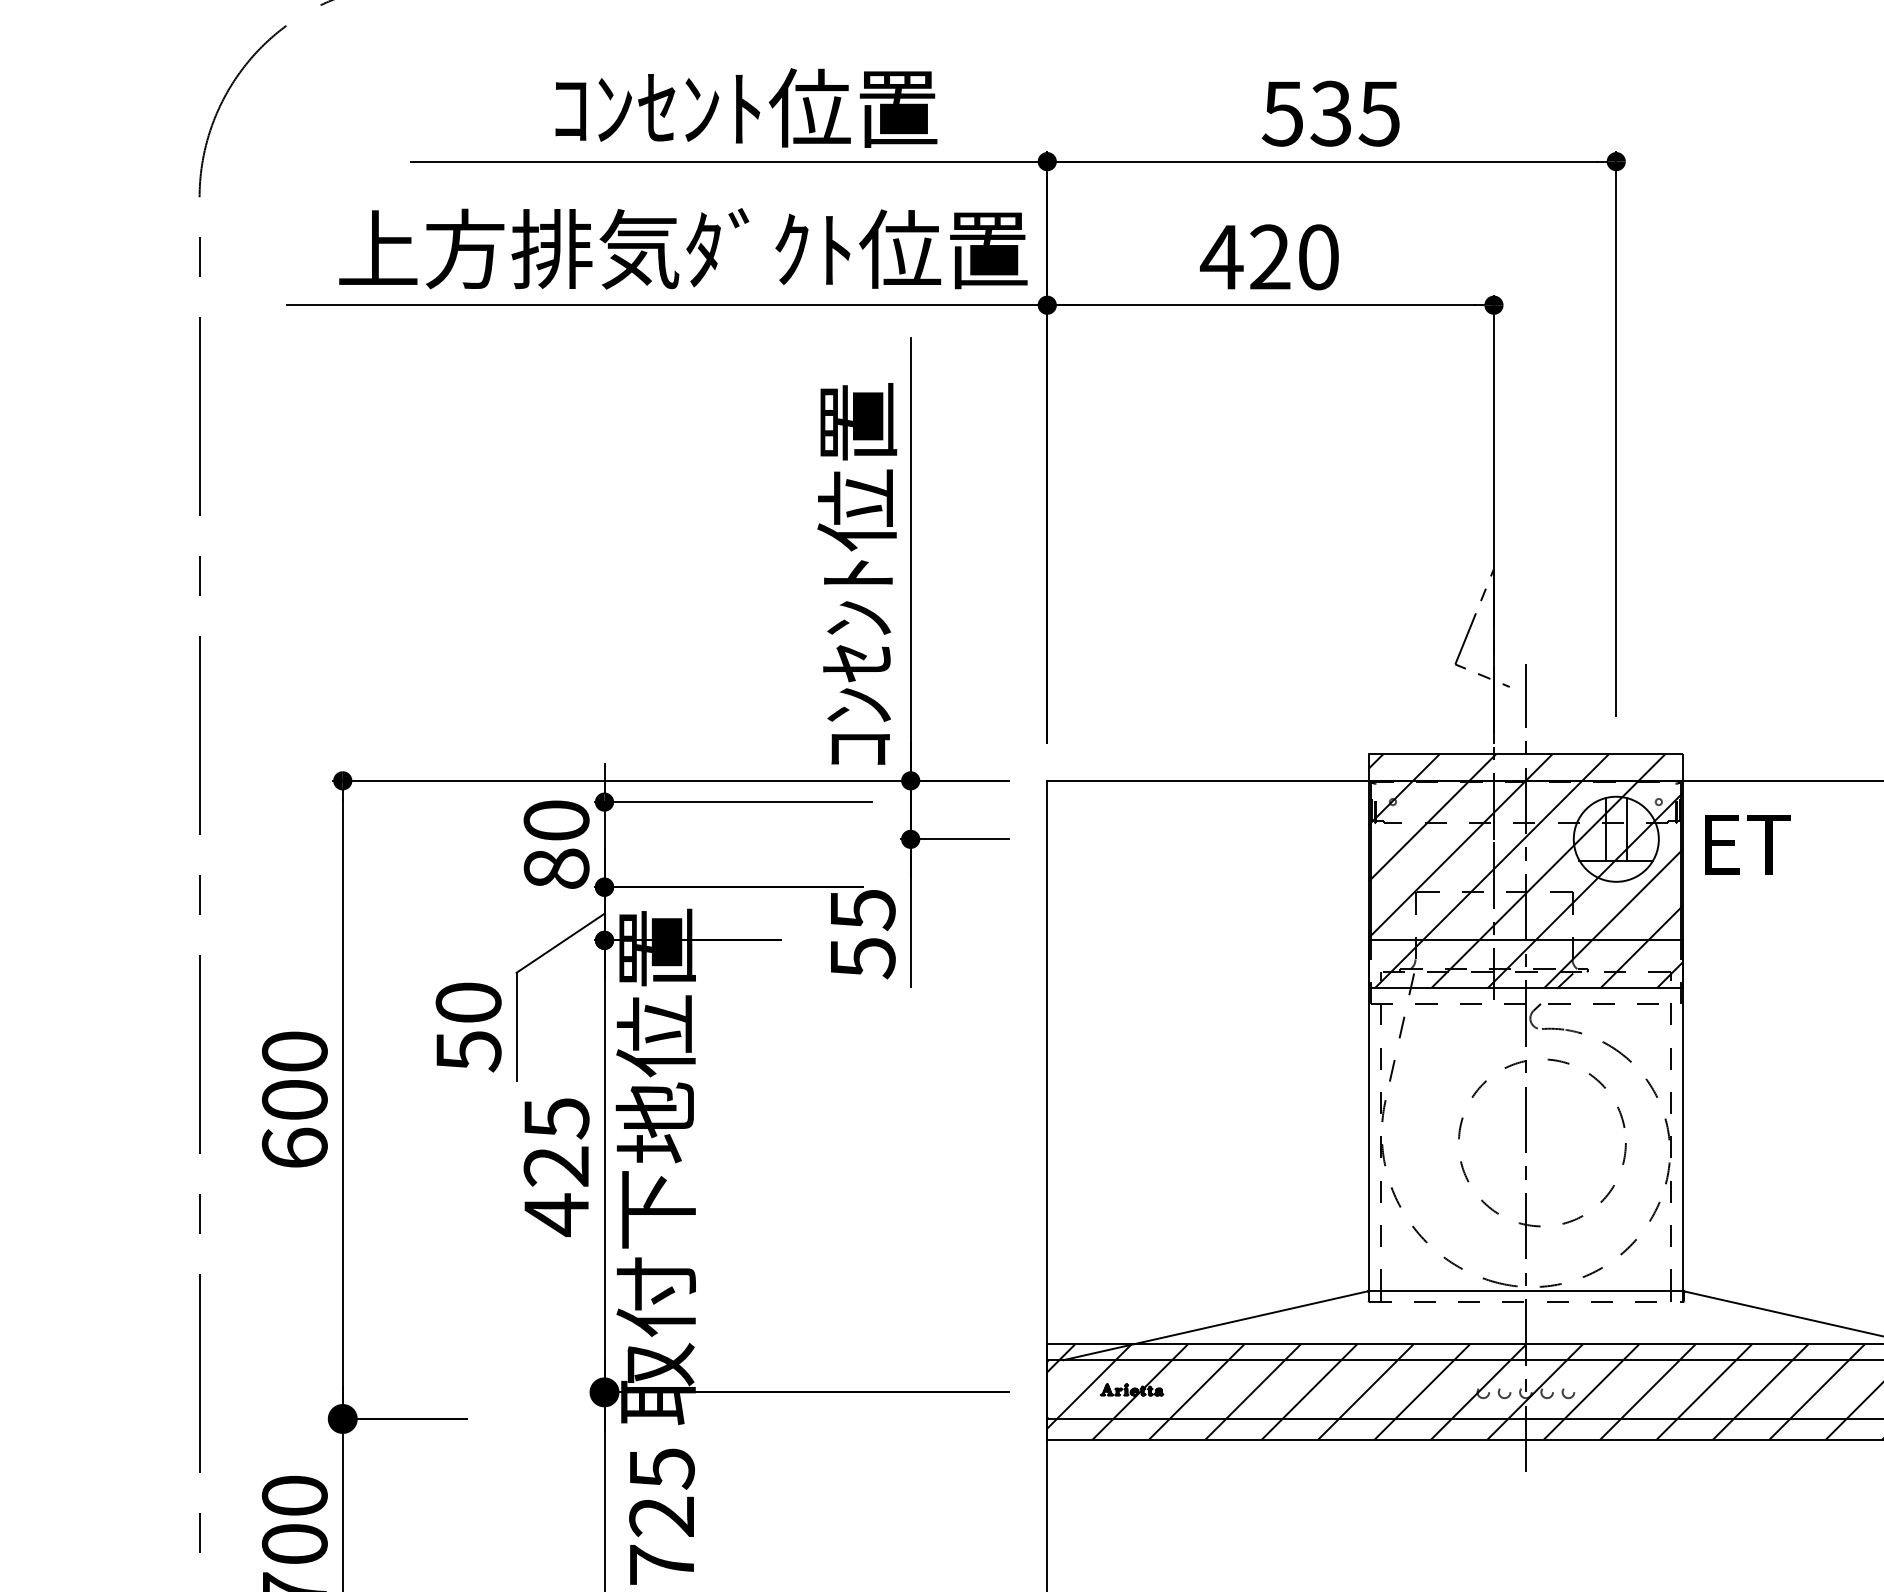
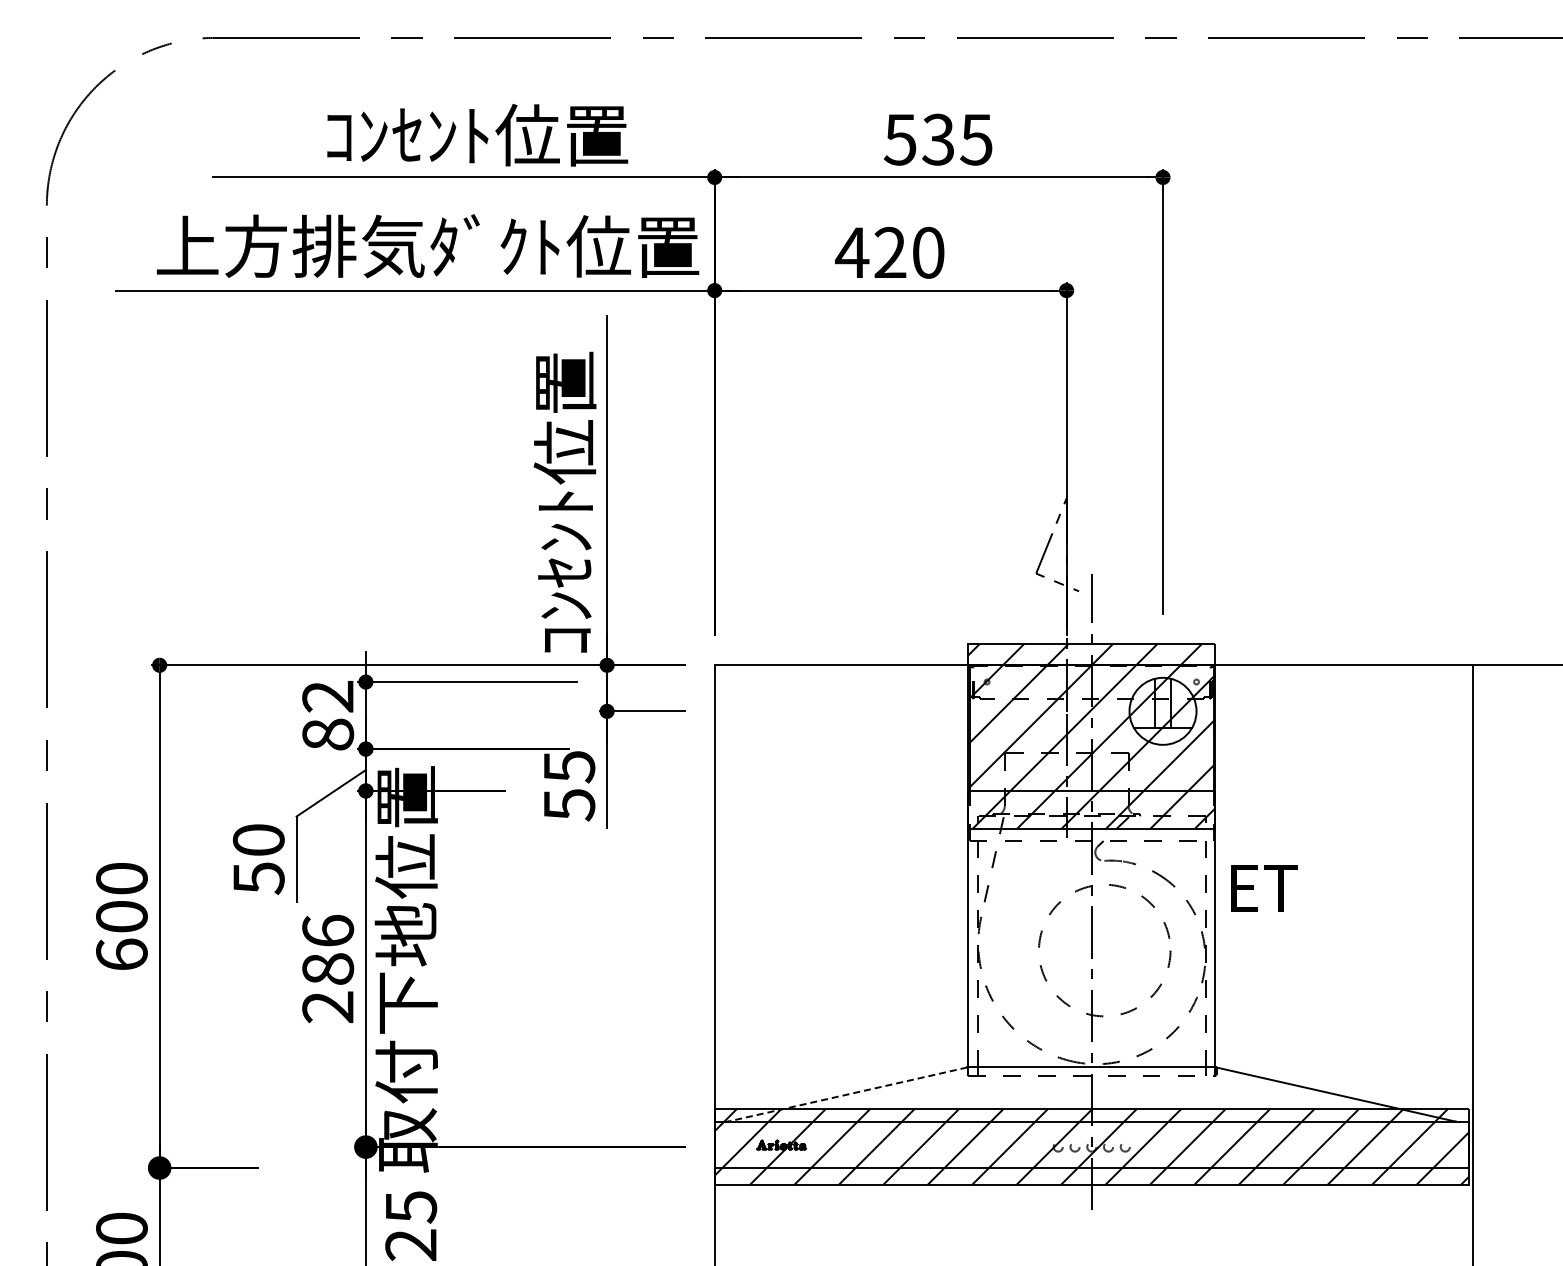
text: (557, 820) -> (328, 696), 80 -> 82
text: (1747, 844) -> (1264, 888), moved
text: (557, 1166) -> (328, 969), 425 -> 286
line: (1215, 1325) -> (847, 1094), solid -> dashed

